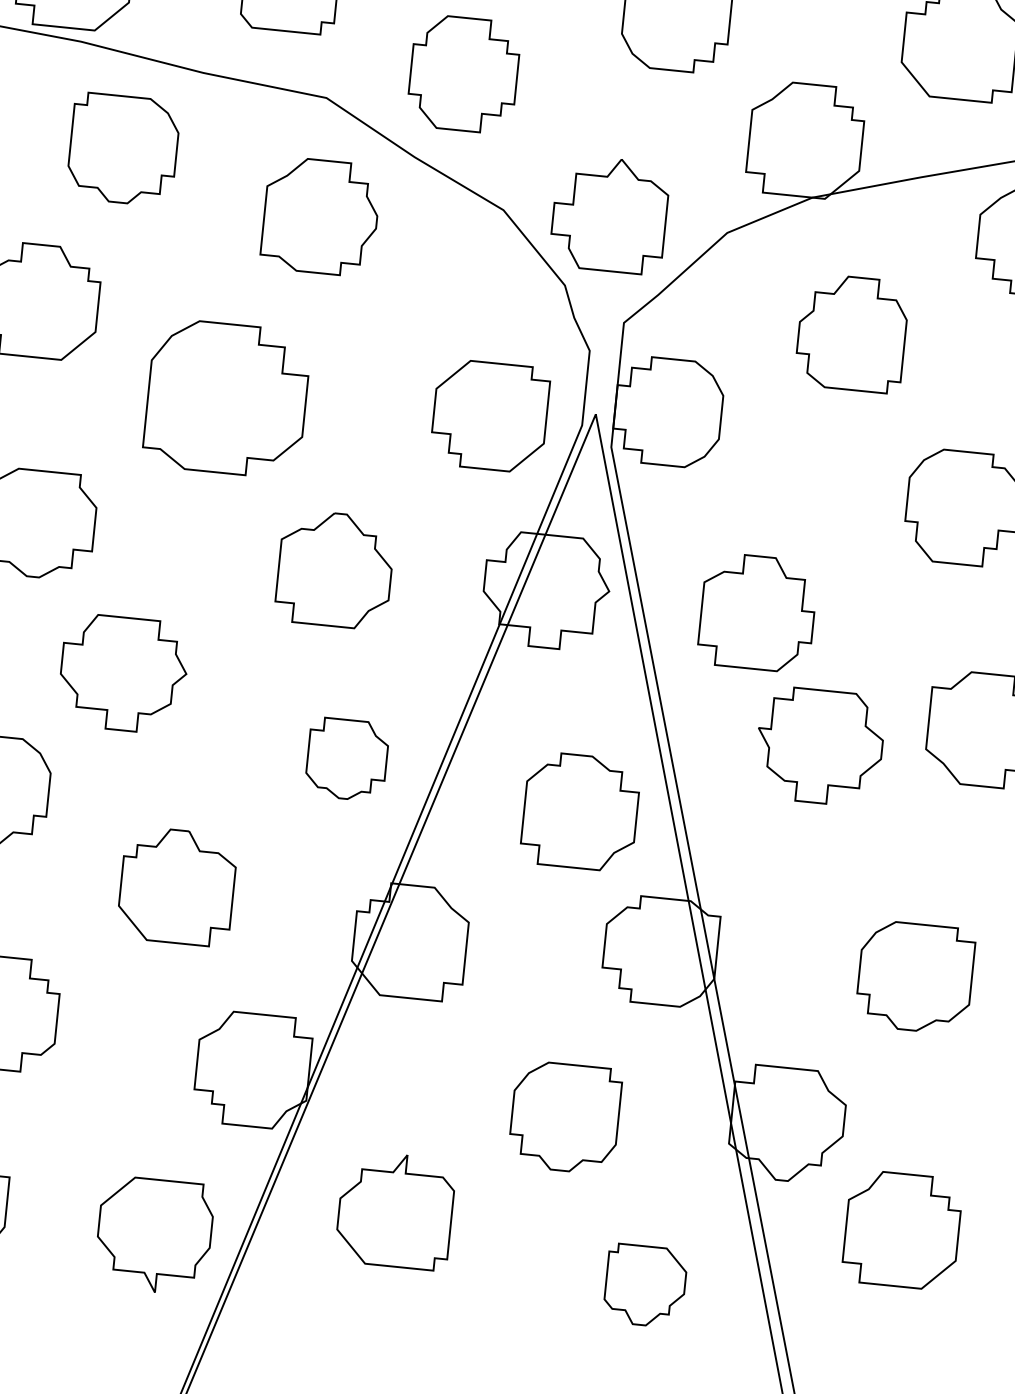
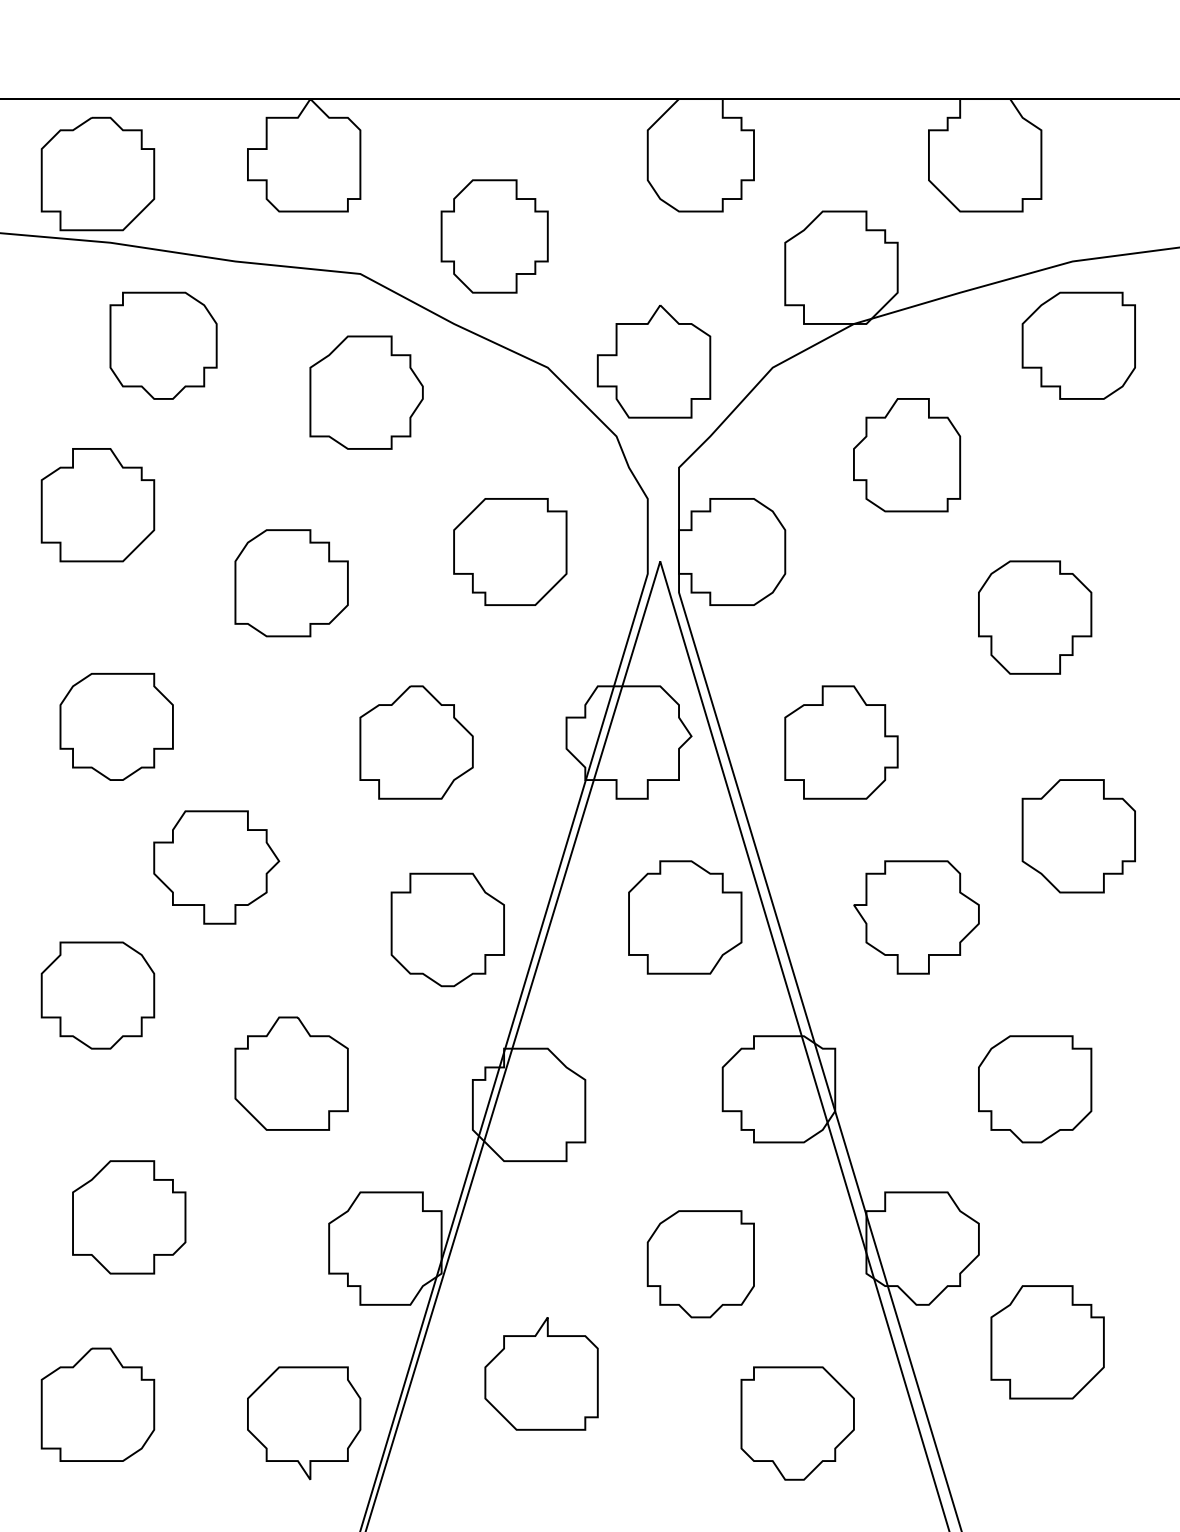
part: (226, 398) -> (291, 583), size x0.71
part: (490, 415) -> (510, 551), moved
part: (819, 746) -> (916, 917), moved
part: (346, 758) -> (447, 929), size x1.43
part: (580, 811) -> (685, 917), moved
part: (645, 1285) -> (797, 1423), size x1.43

